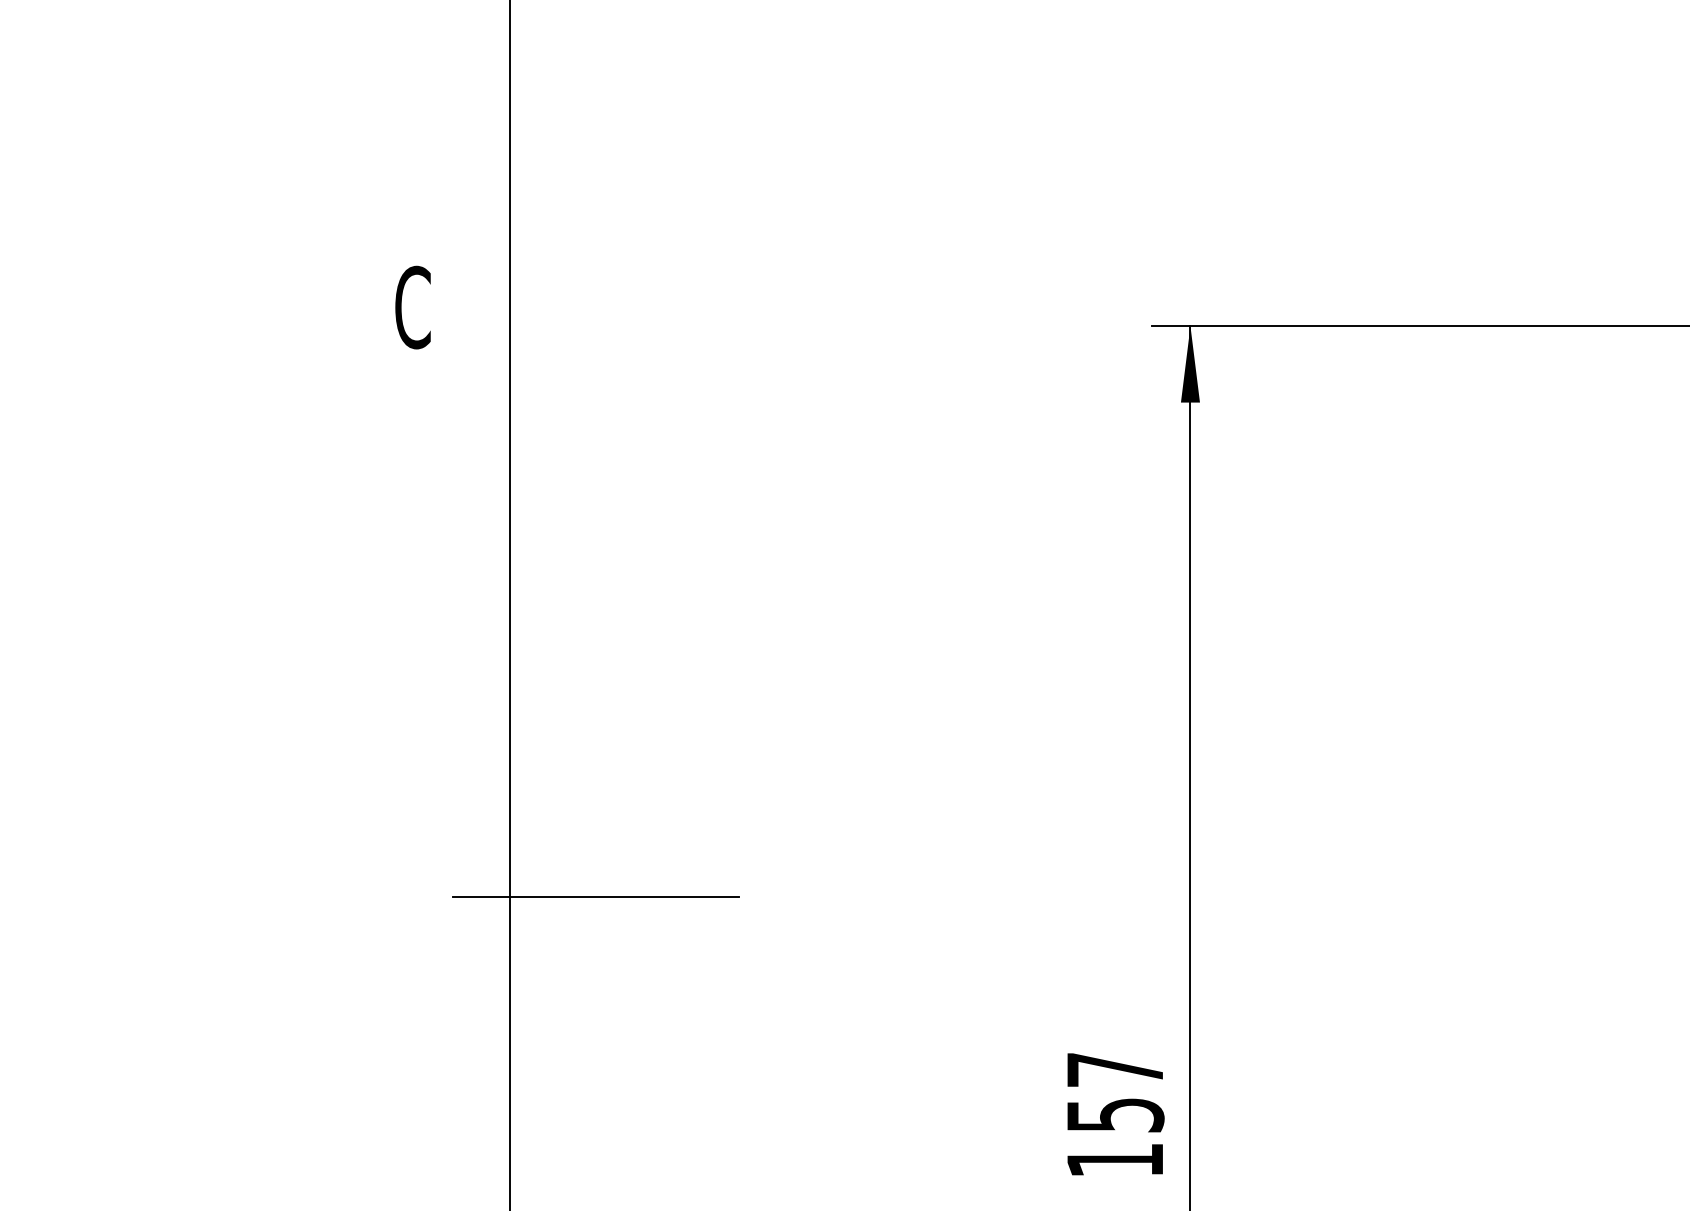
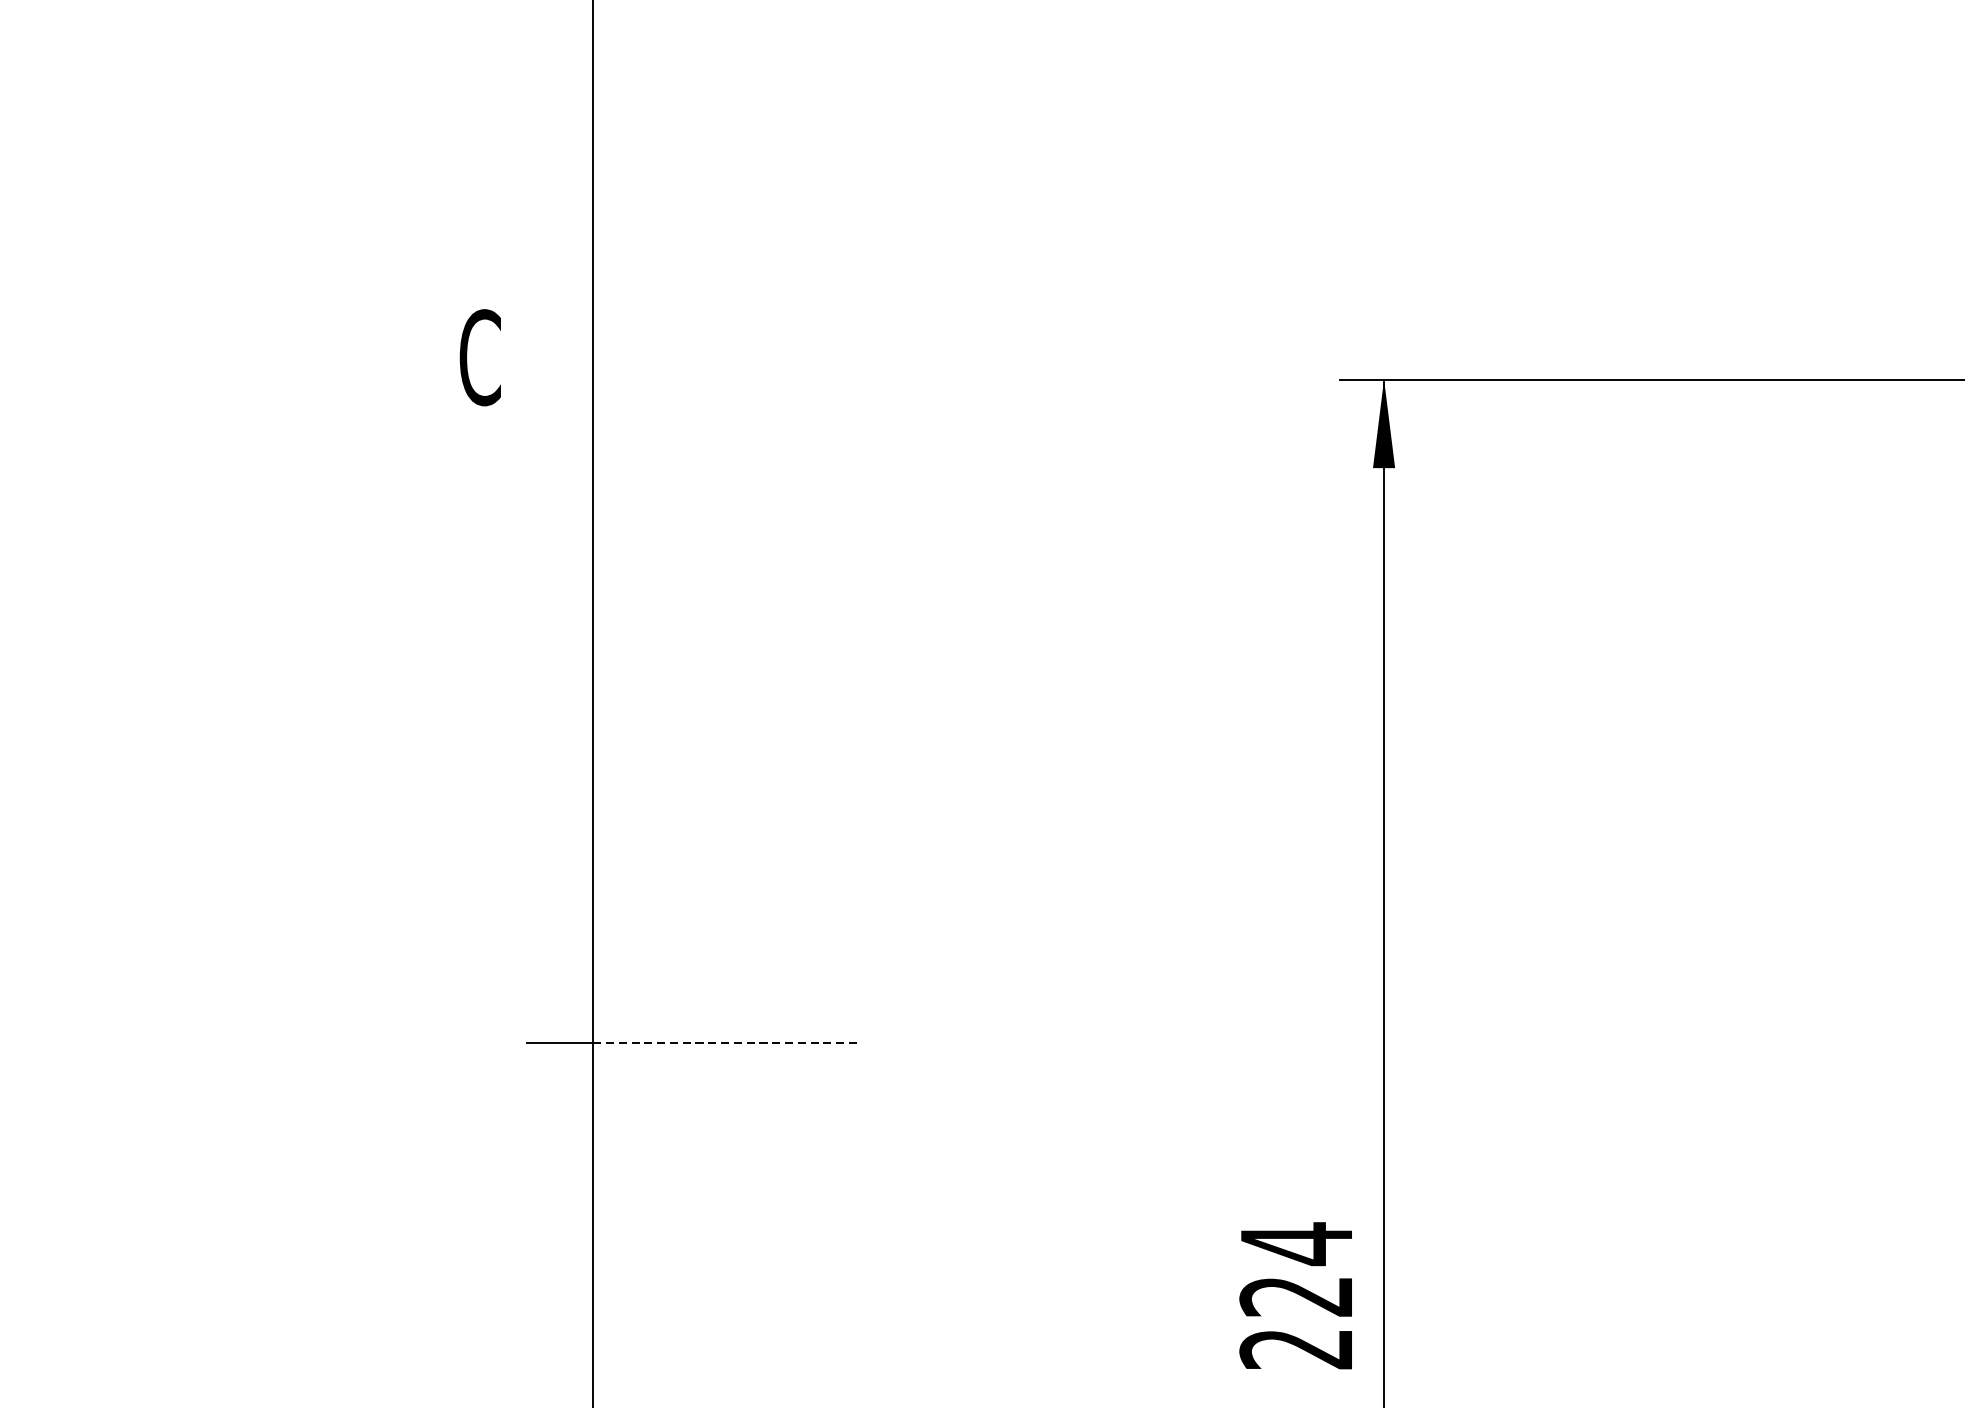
line: (624, 897) -> (726, 1043), solid -> dashed
text: (1115, 1114) -> (1296, 1295), 157 -> 224

